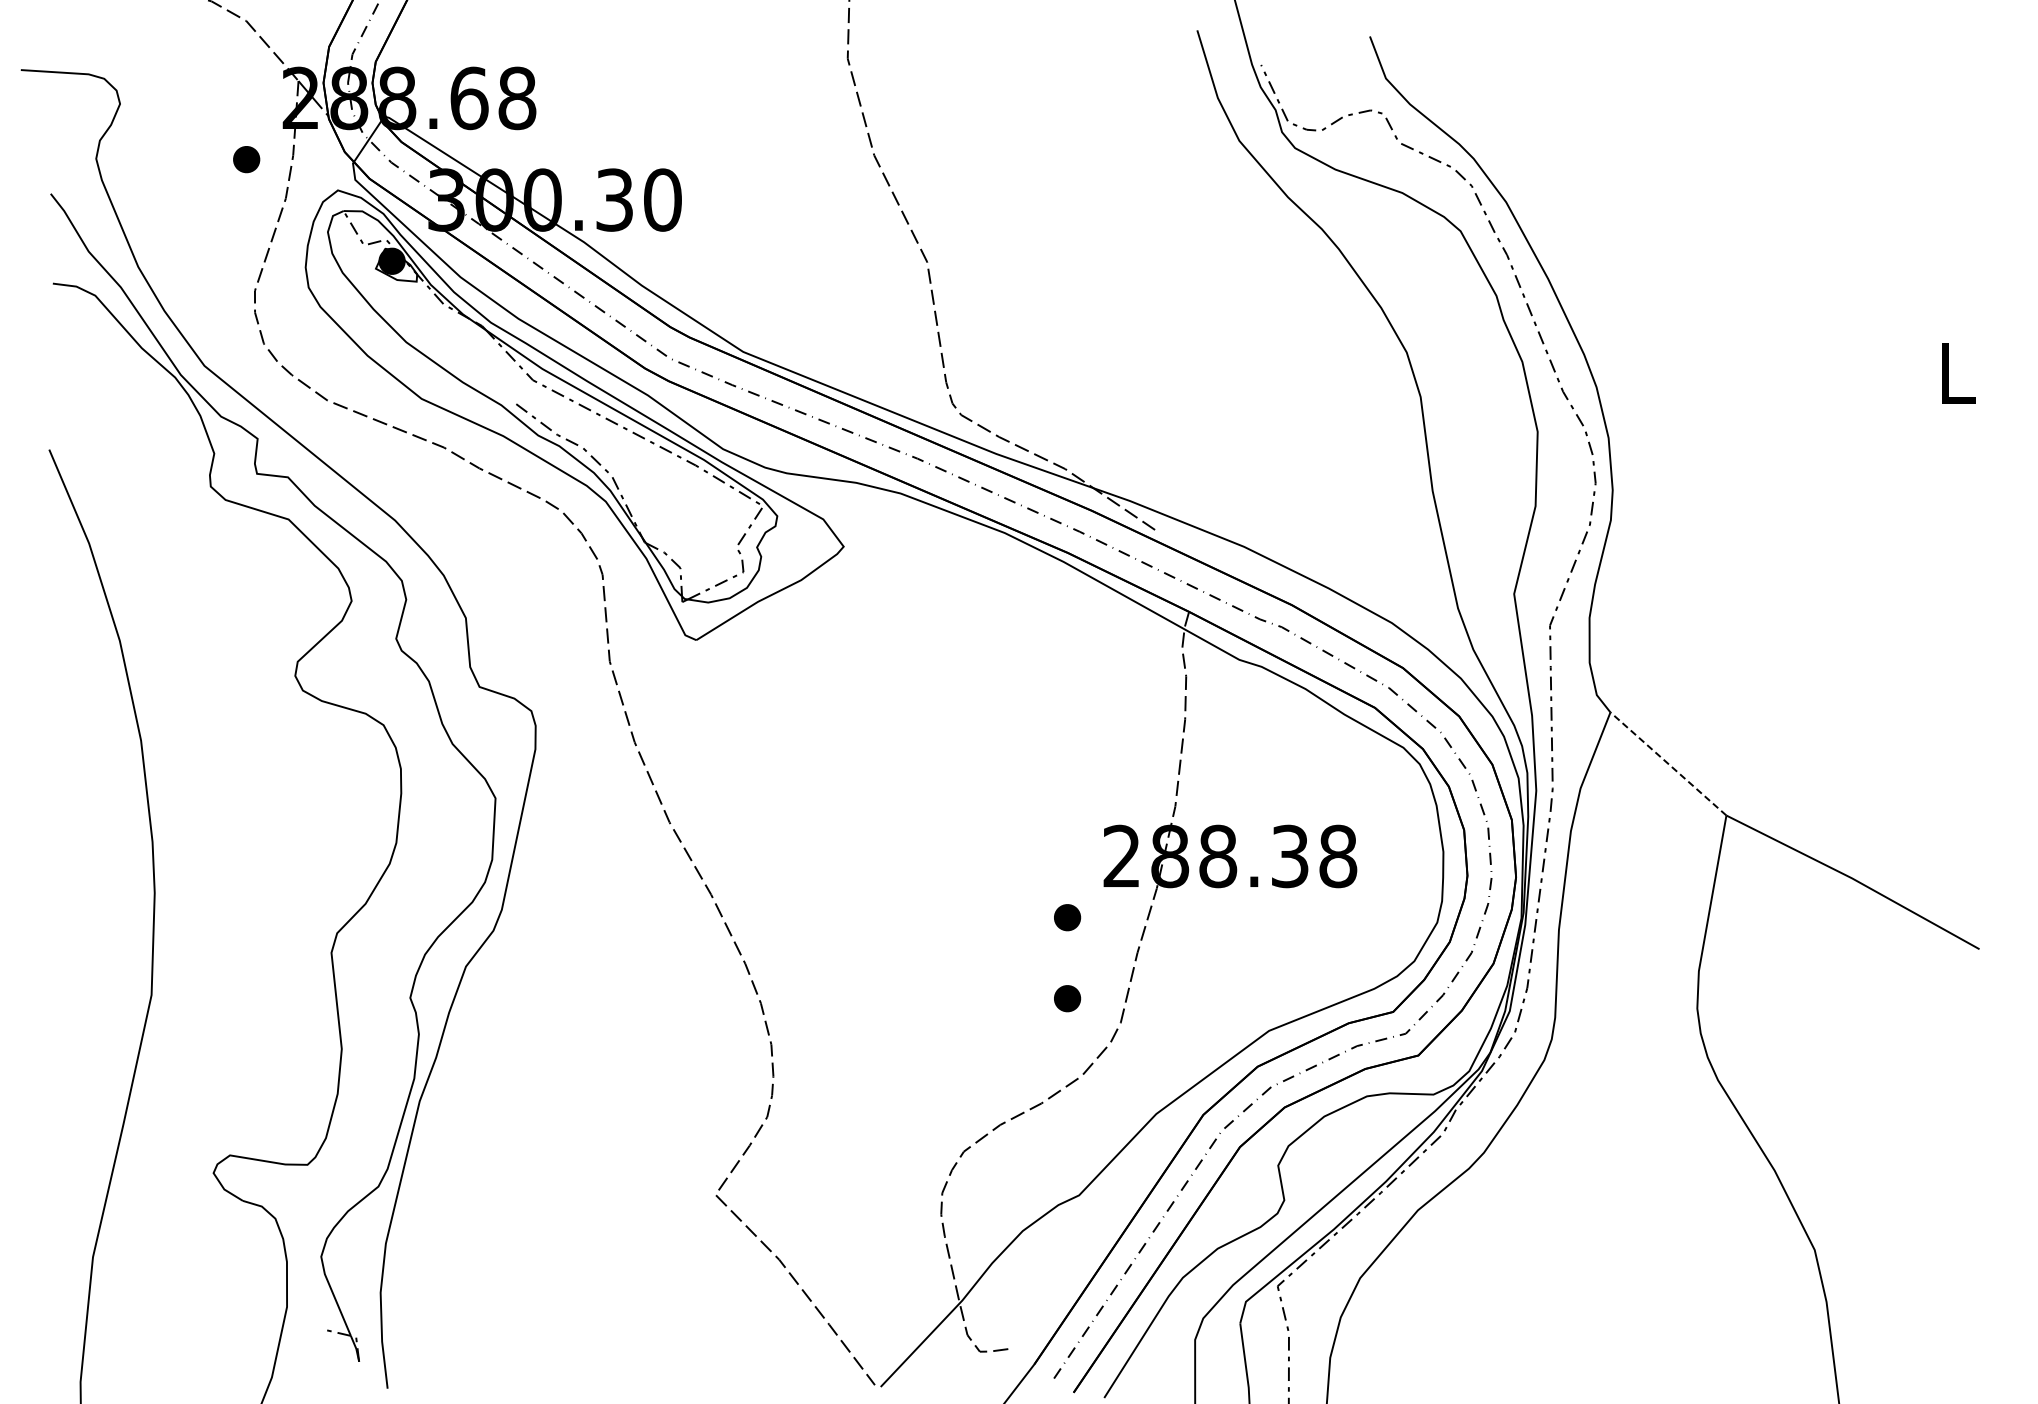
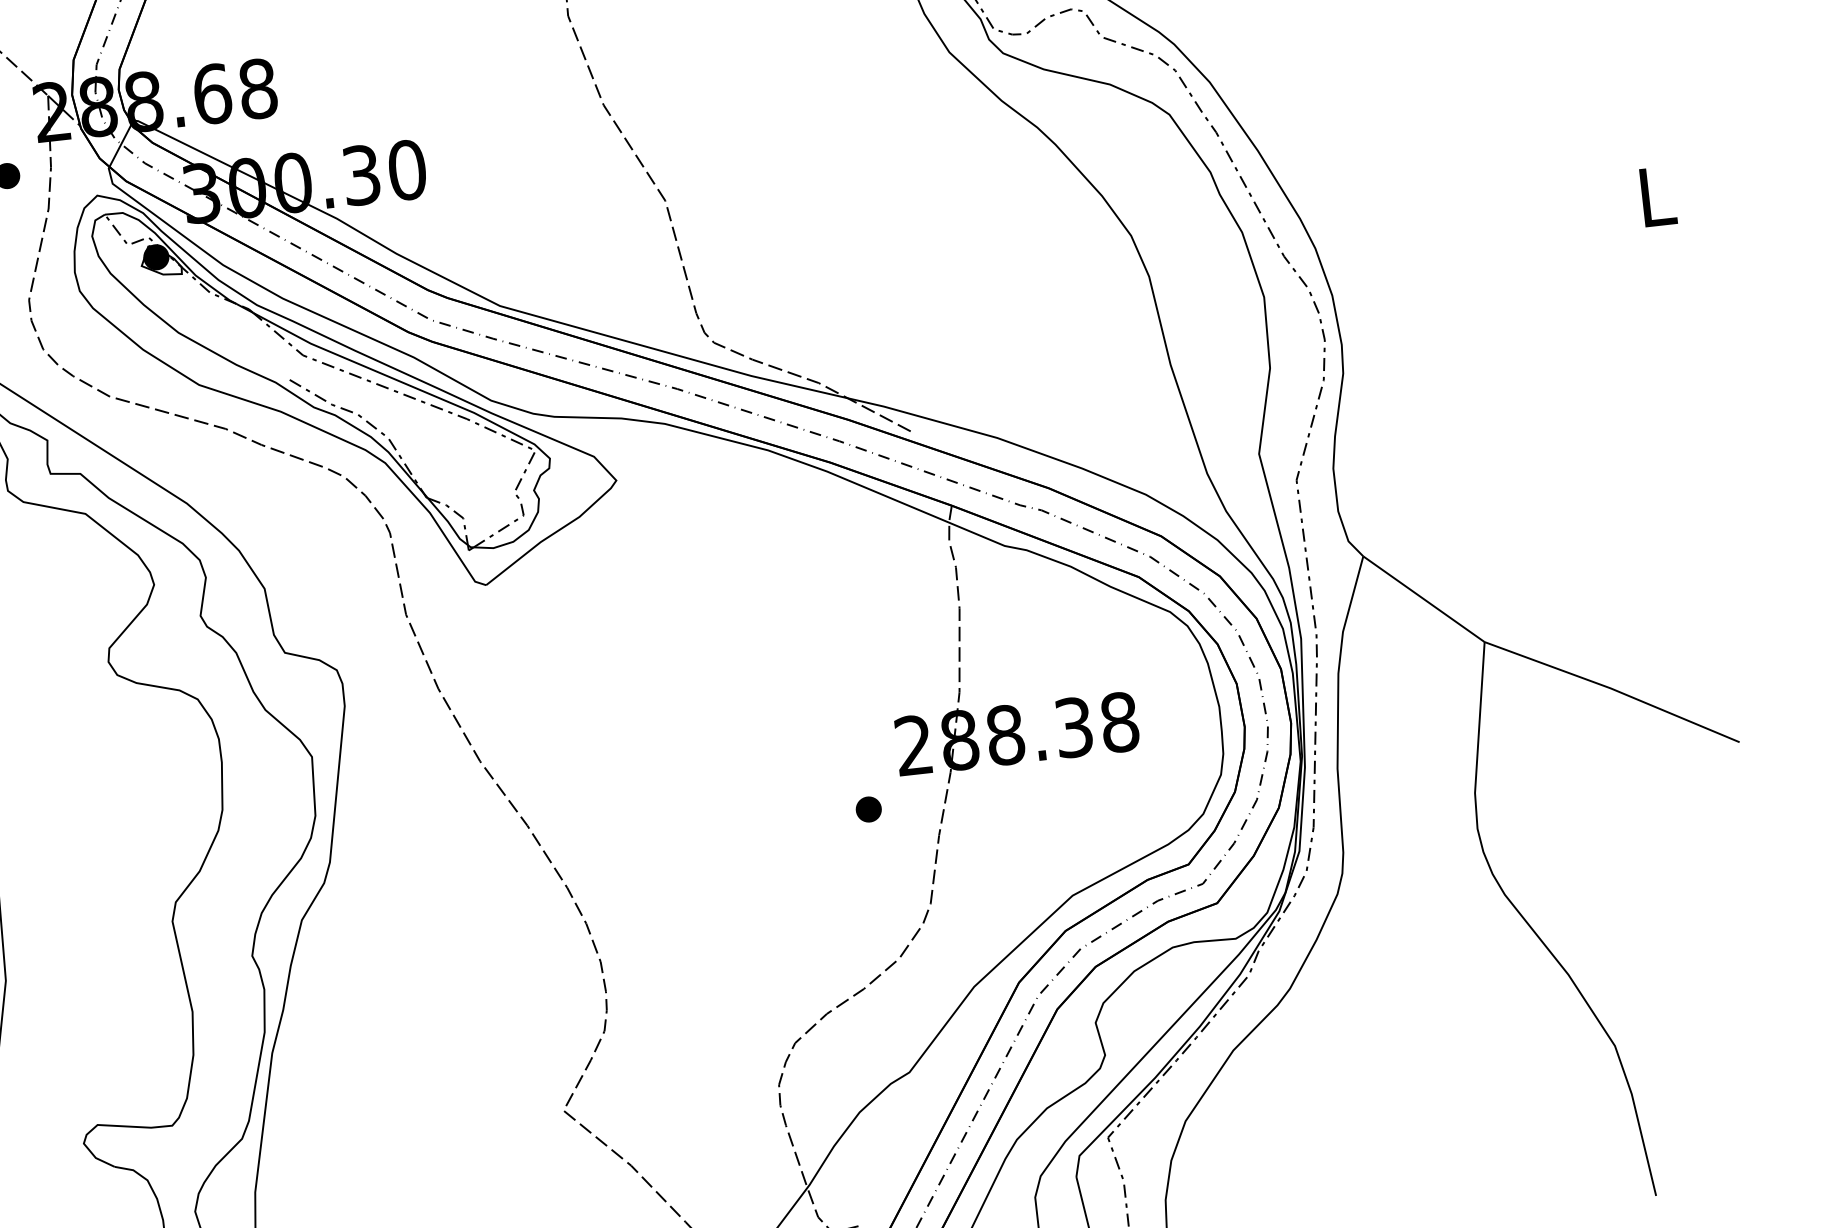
line: (1668, 763) -> (1423, 598), dashed -> solid
part: (1067, 998) -> (877, 886), removed

